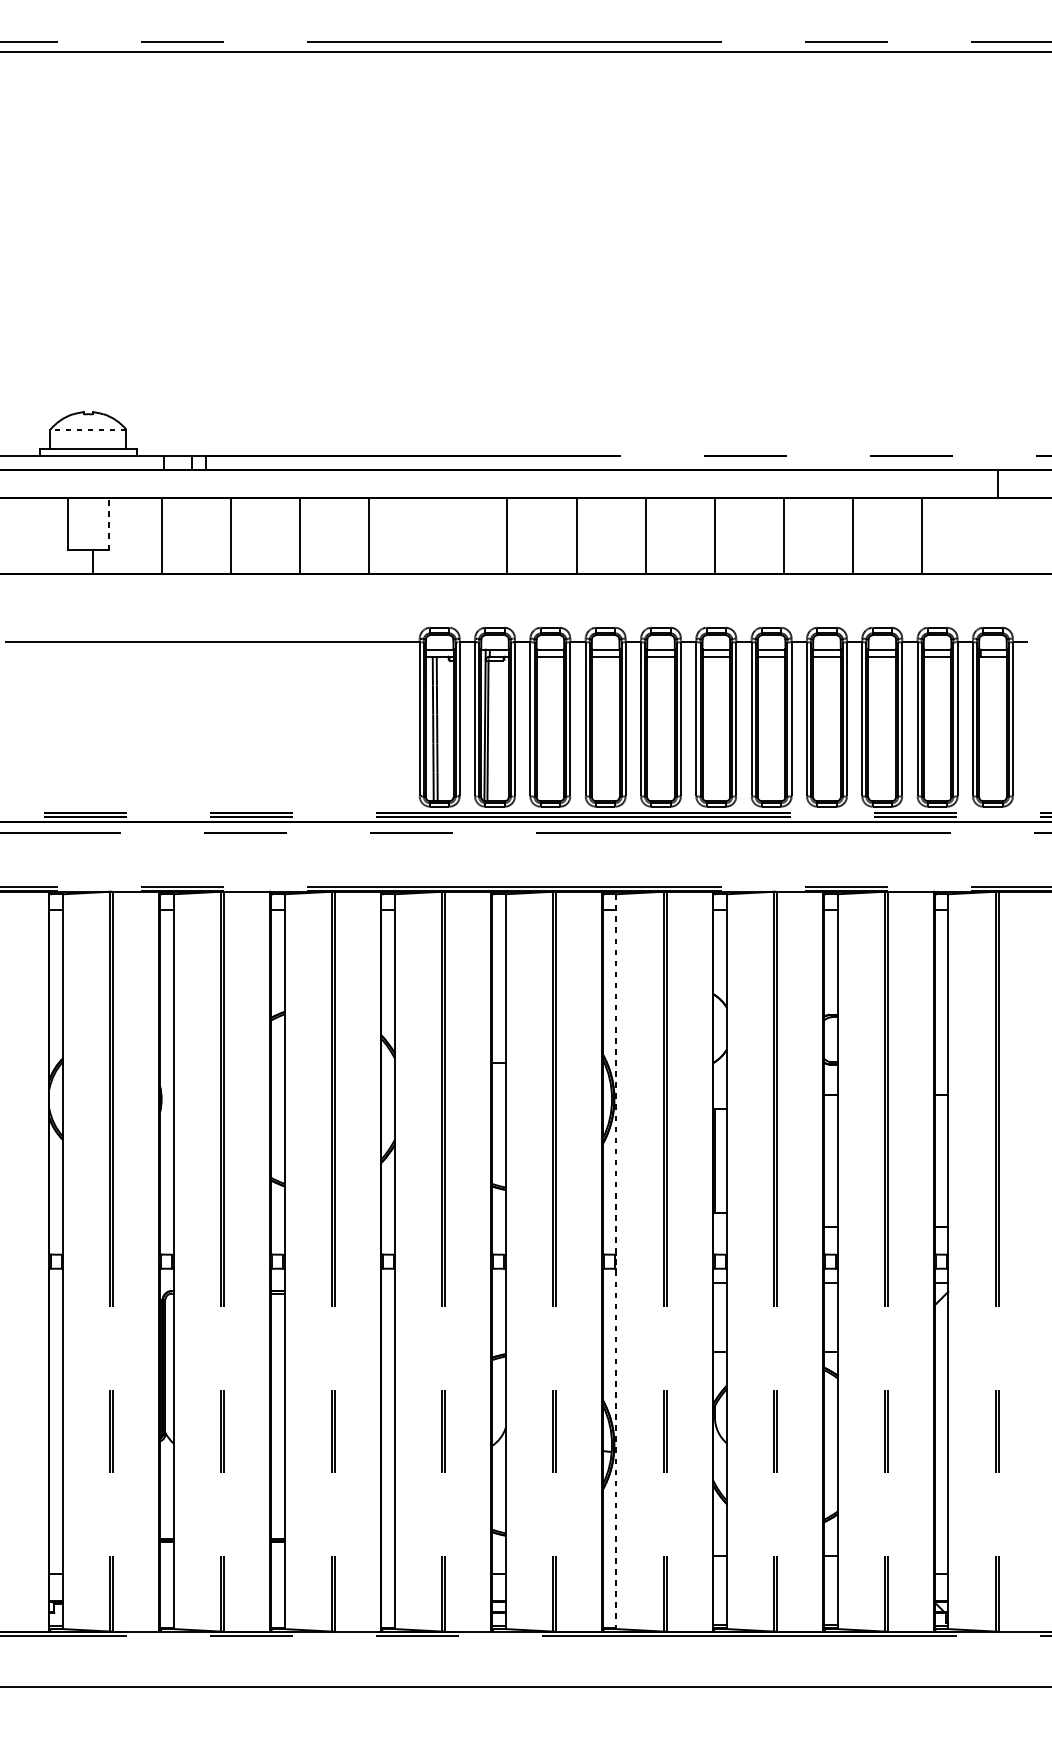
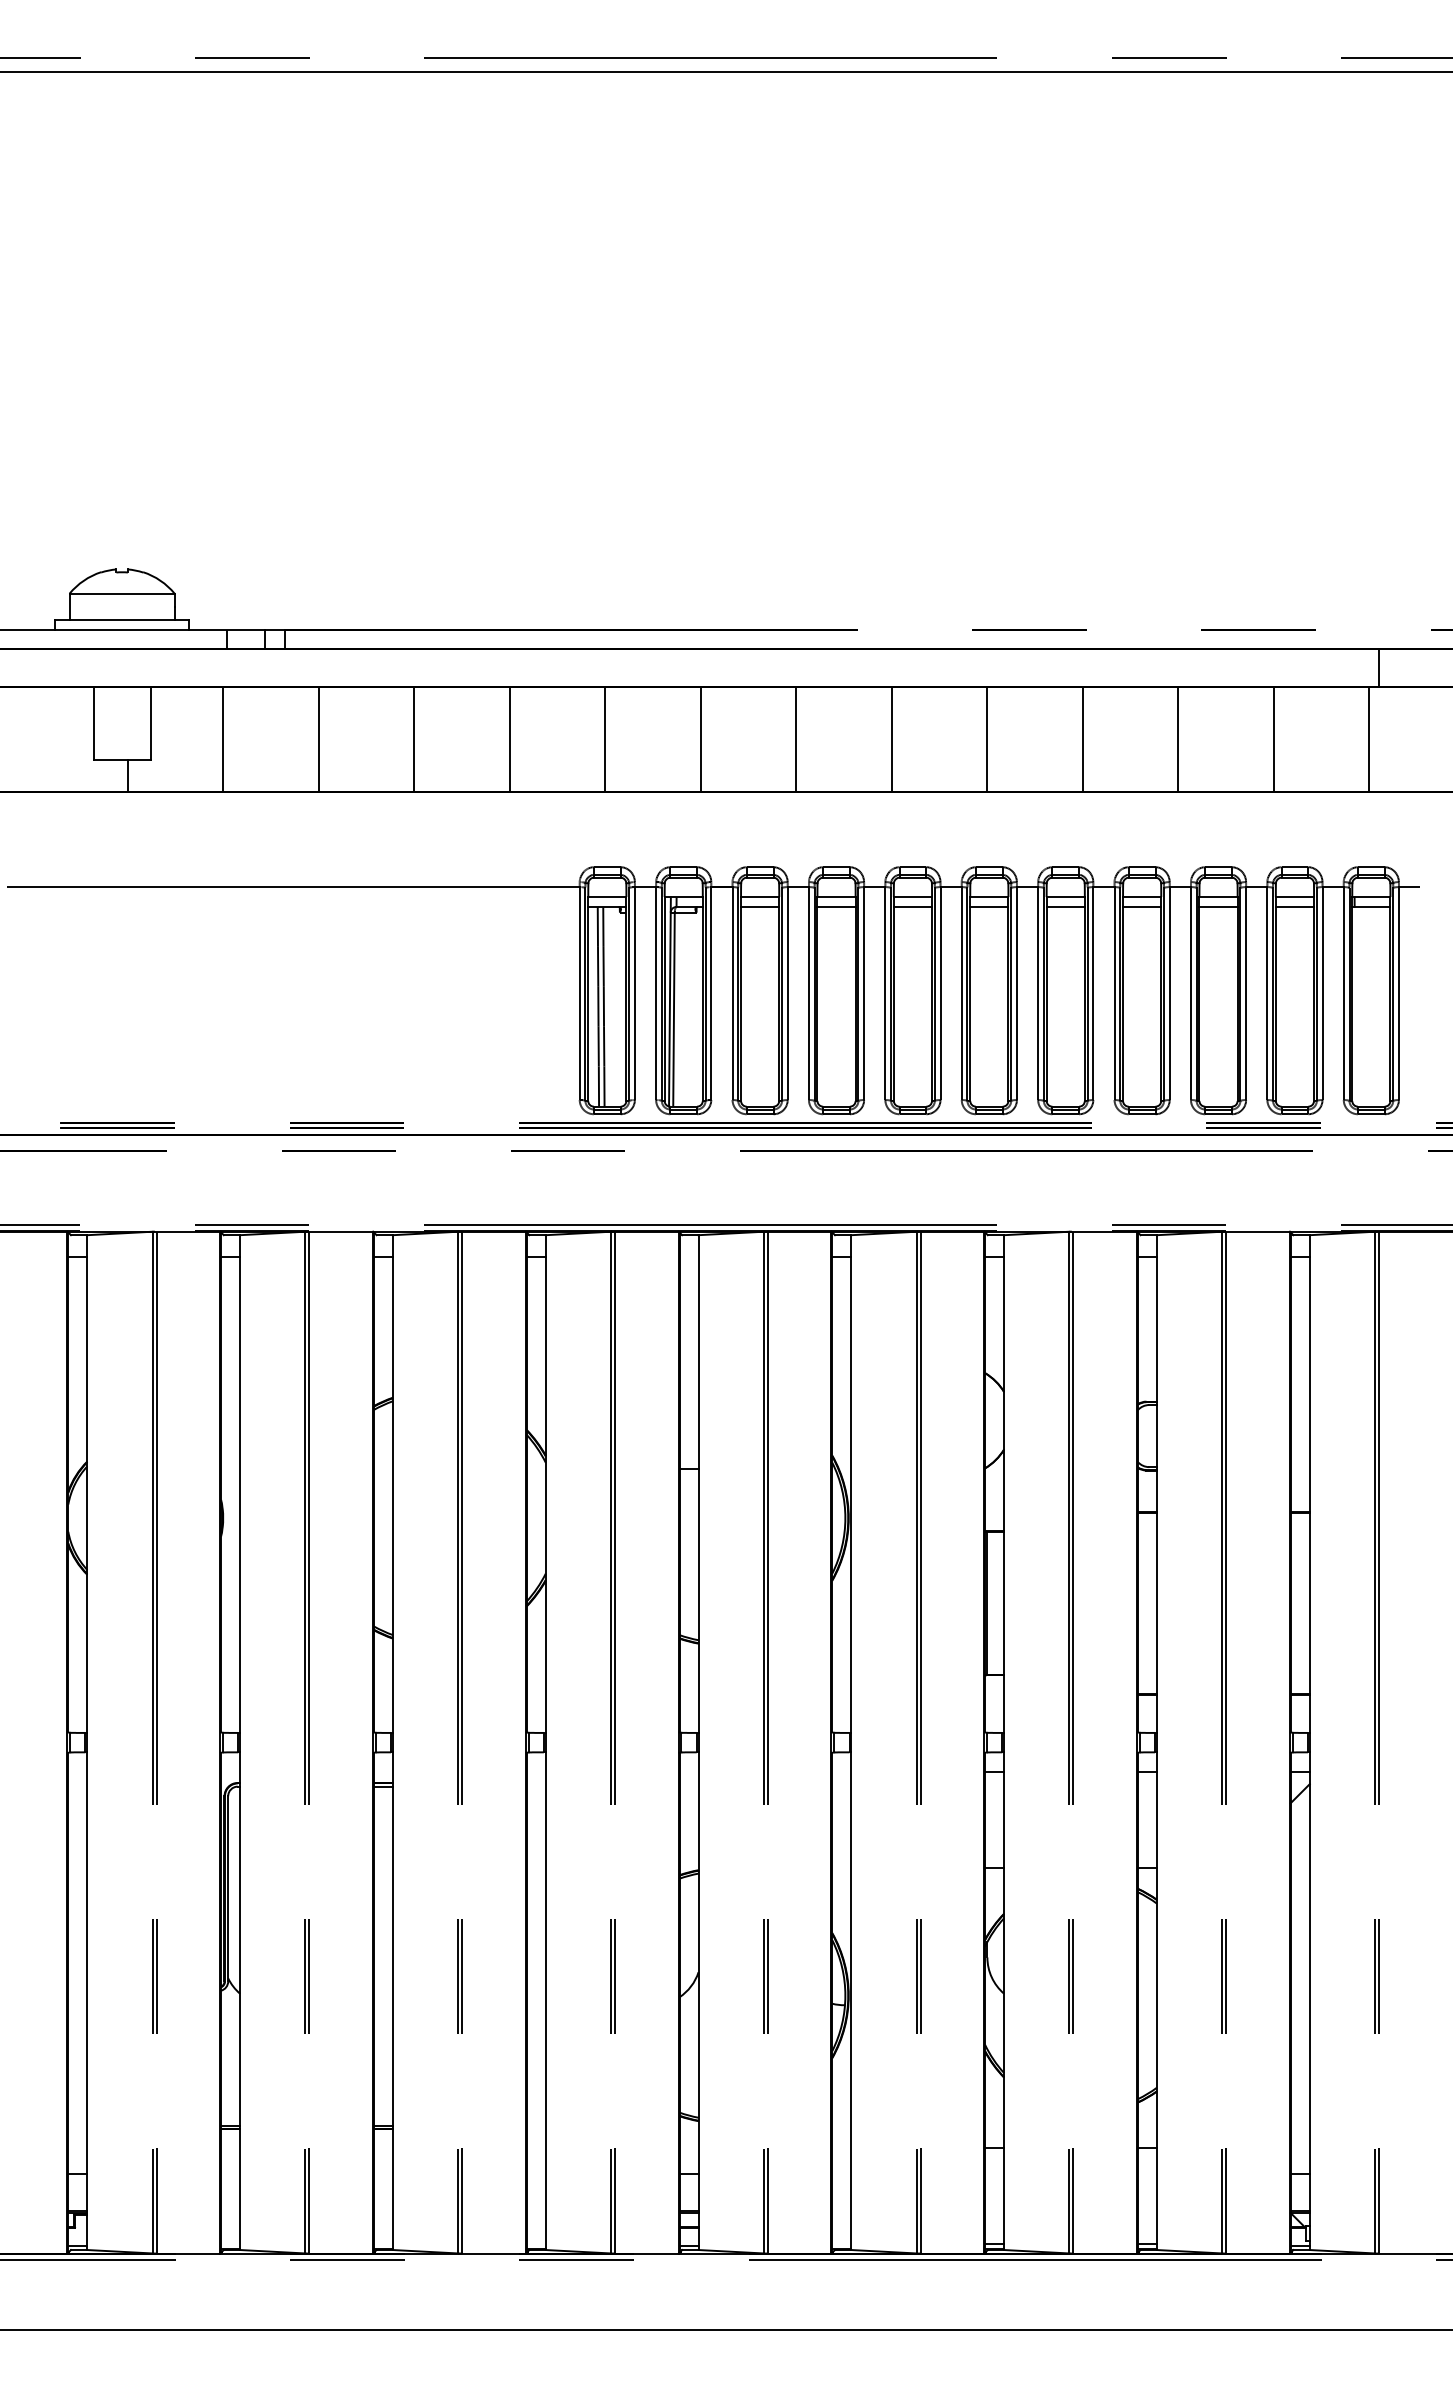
line: (88, 429) -> (122, 593), dashed -> solid
line: (108, 523) -> (150, 723), dashed -> solid
line: (438, 535) -> (605, 739), added
line: (991, 535) -> (1369, 739), added
line: (616, 1262) -> (851, 1743), dashed -> solid

